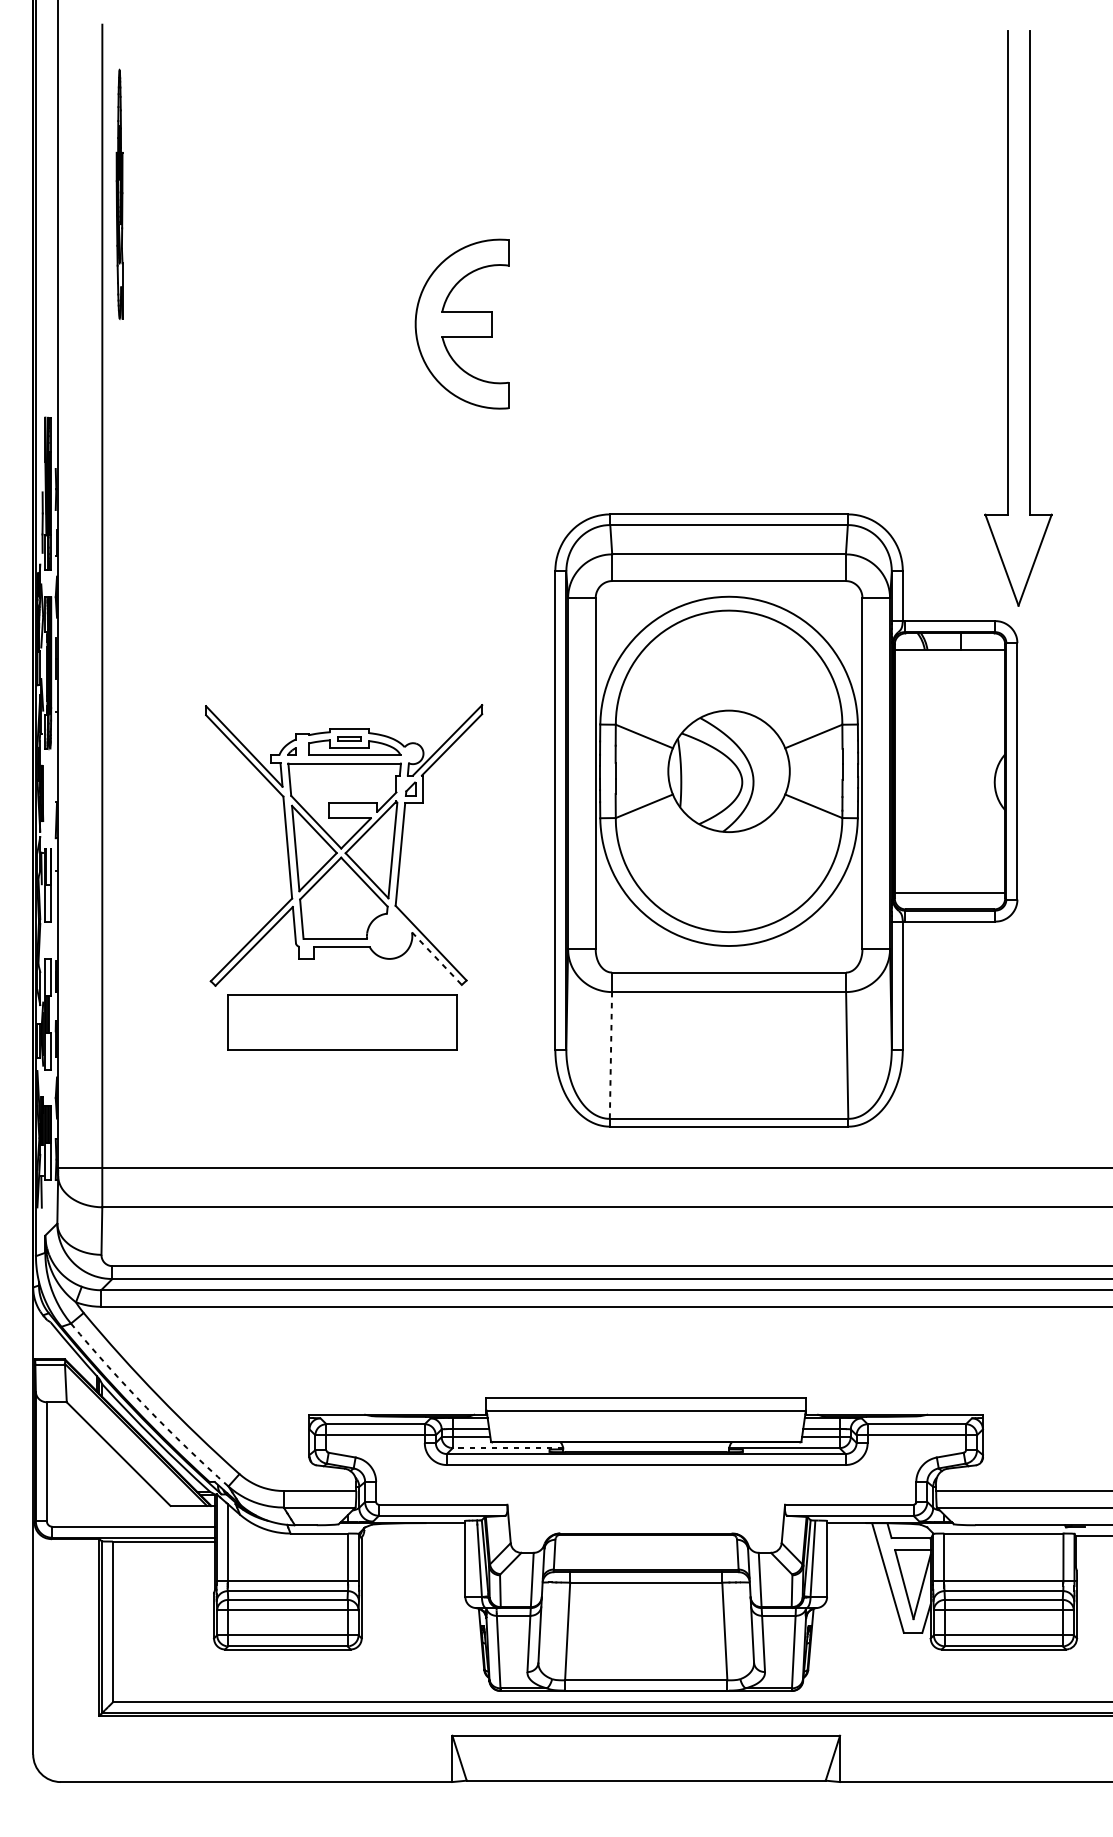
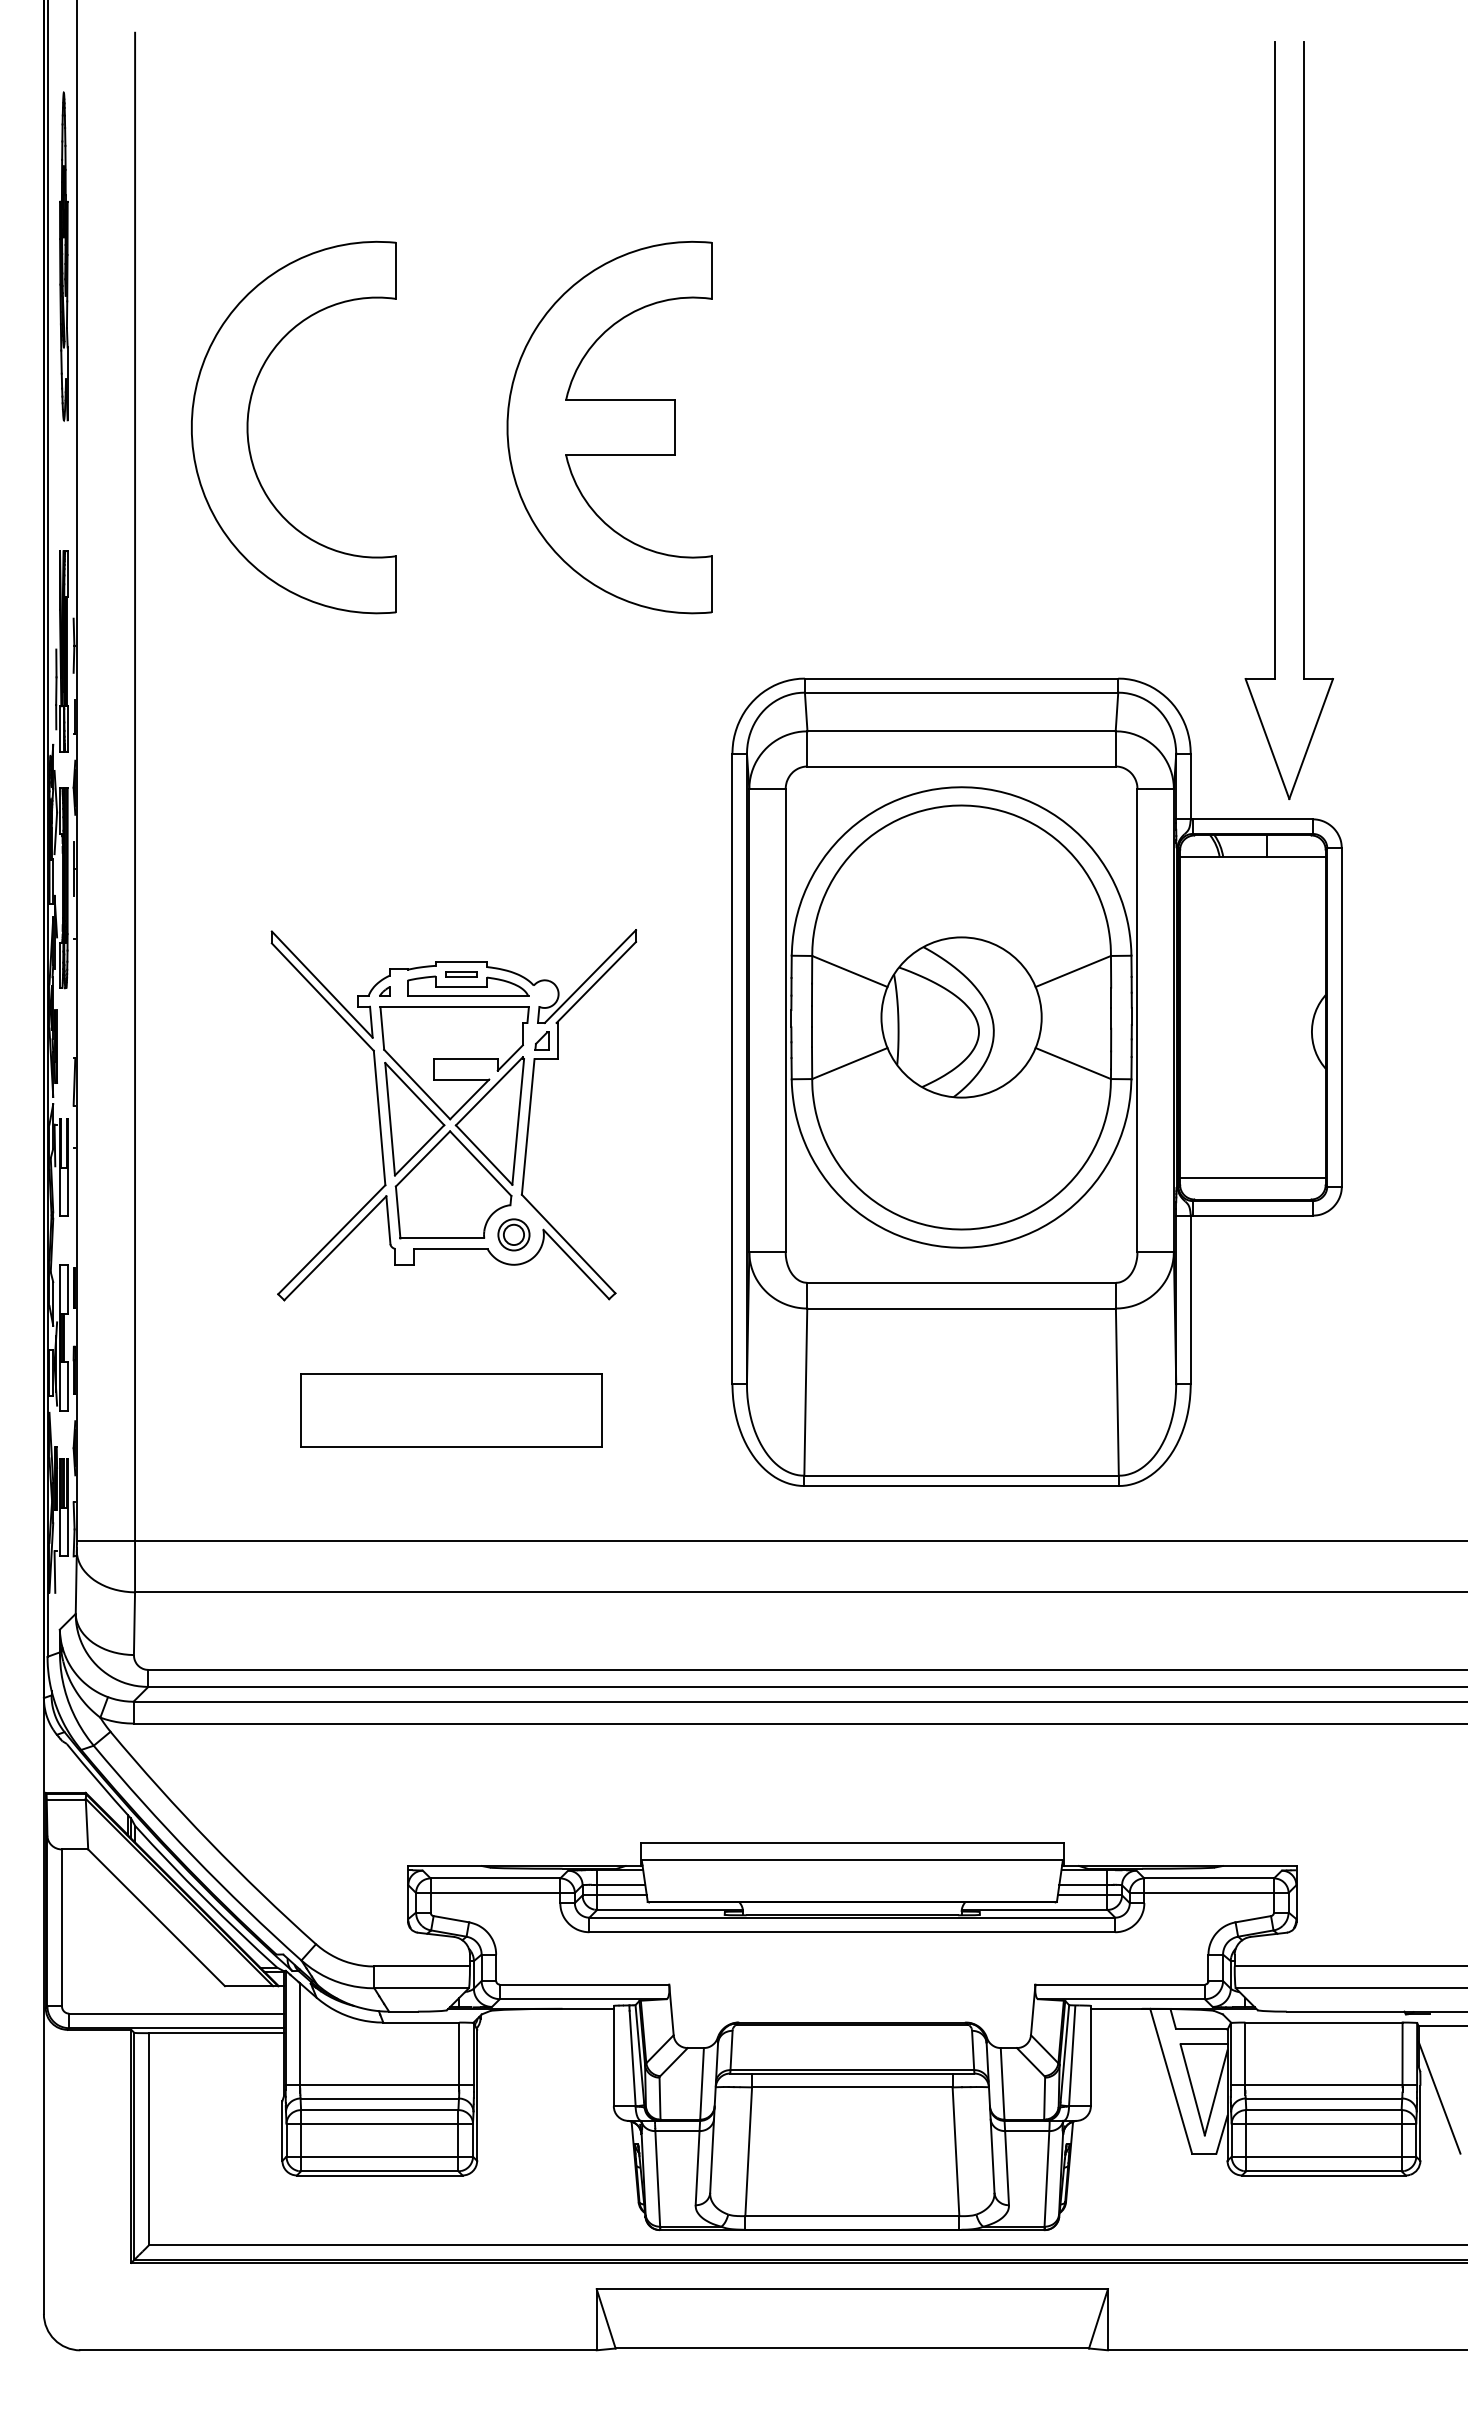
part: (119, 194) -> (63, 256), moved
part: (1008, 318) -> (1275, 420), moved
part: (188, 323) -> (248, 427), added
part: (462, 323) -> (609, 427), size x1.67
part: (389, 935) -> (513, 1234), added
line: (437, 958) -> (576, 1264), dashed -> solid
part: (342, 1022) -> (451, 1410), moved
line: (610, 1055) -> (805, 1392), dashed -> solid
arc: (146, 1407) -> (193, 1856), dashed -> solid
line: (508, 1447) -> (670, 1909), dashed -> solid
line: (1091, 1590) -> (1439, 2097), added

